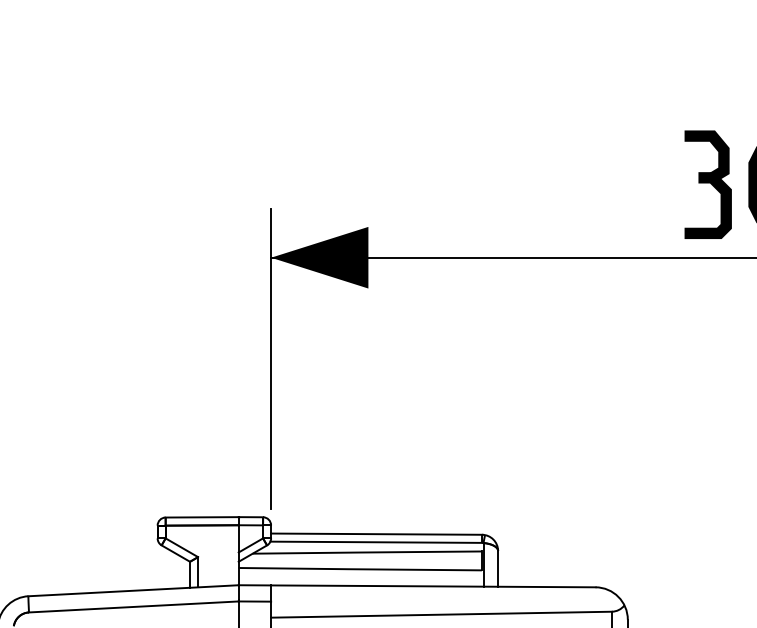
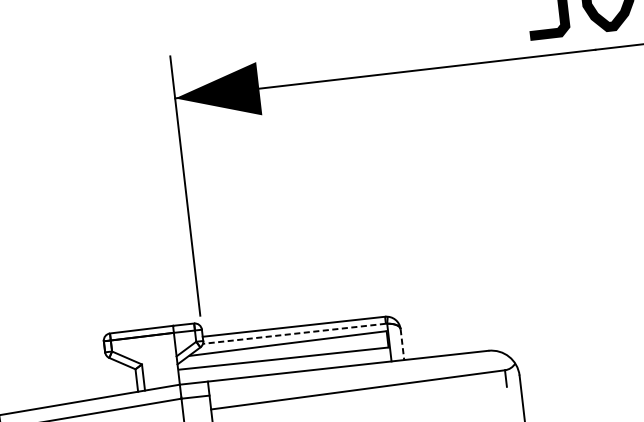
line: (376, 542) -> (294, 333), solid -> dashed
line: (498, 568) -> (402, 344), solid -> dashed

